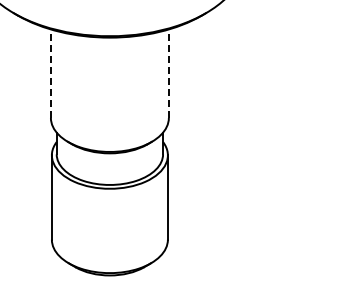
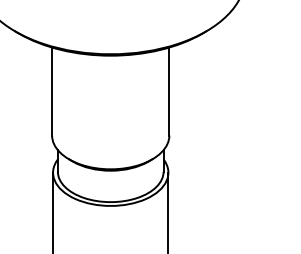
line: (50, 73) -> (51, 91), dashed -> solid
line: (168, 73) -> (169, 91), dashed -> solid

